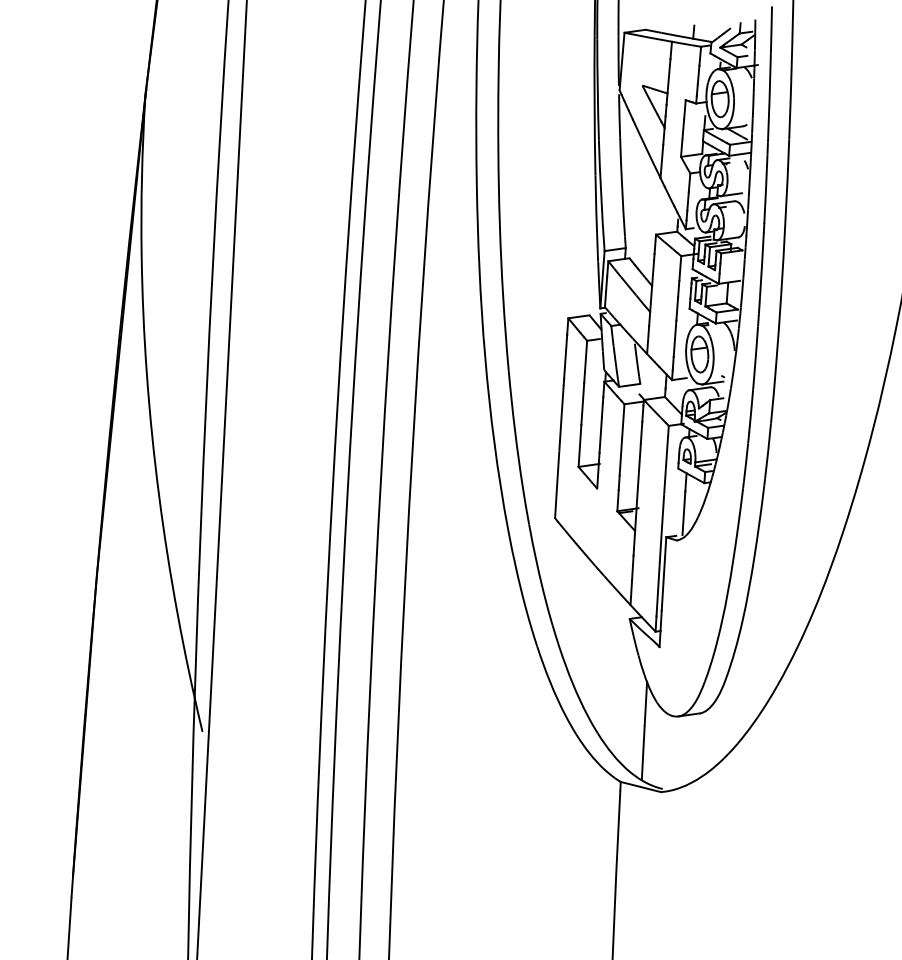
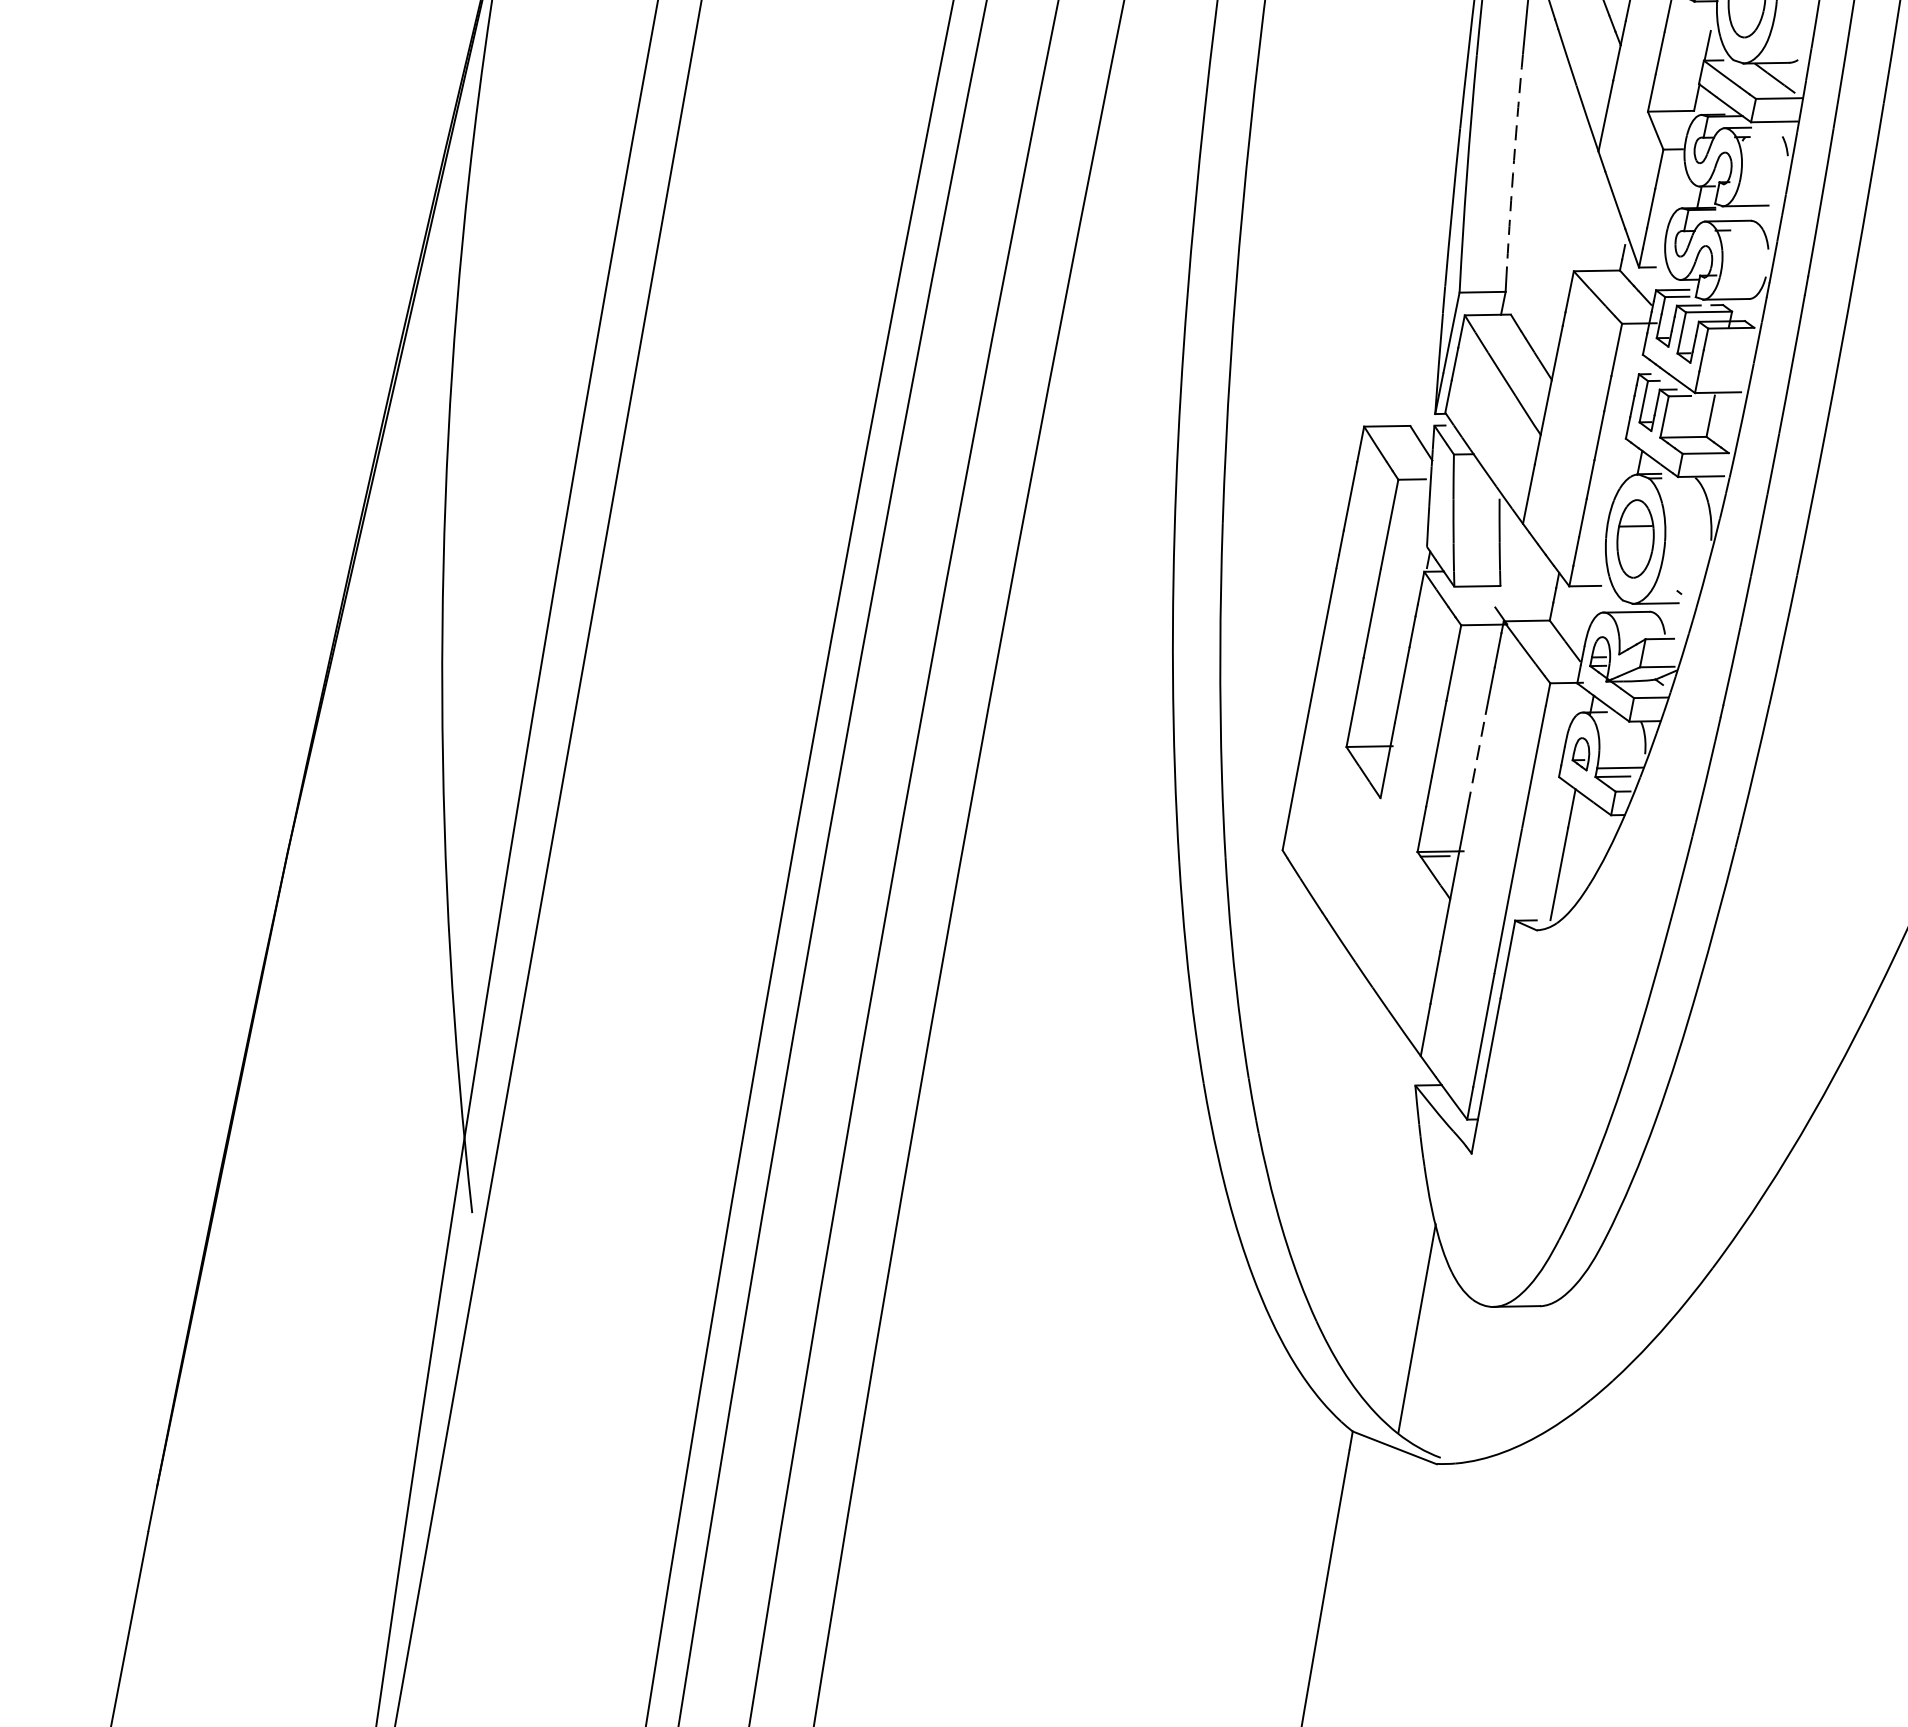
arc: (622, 187) -> (1514, 161), solid -> dashed
line: (639, 465) -> (1477, 760), solid -> dashed

